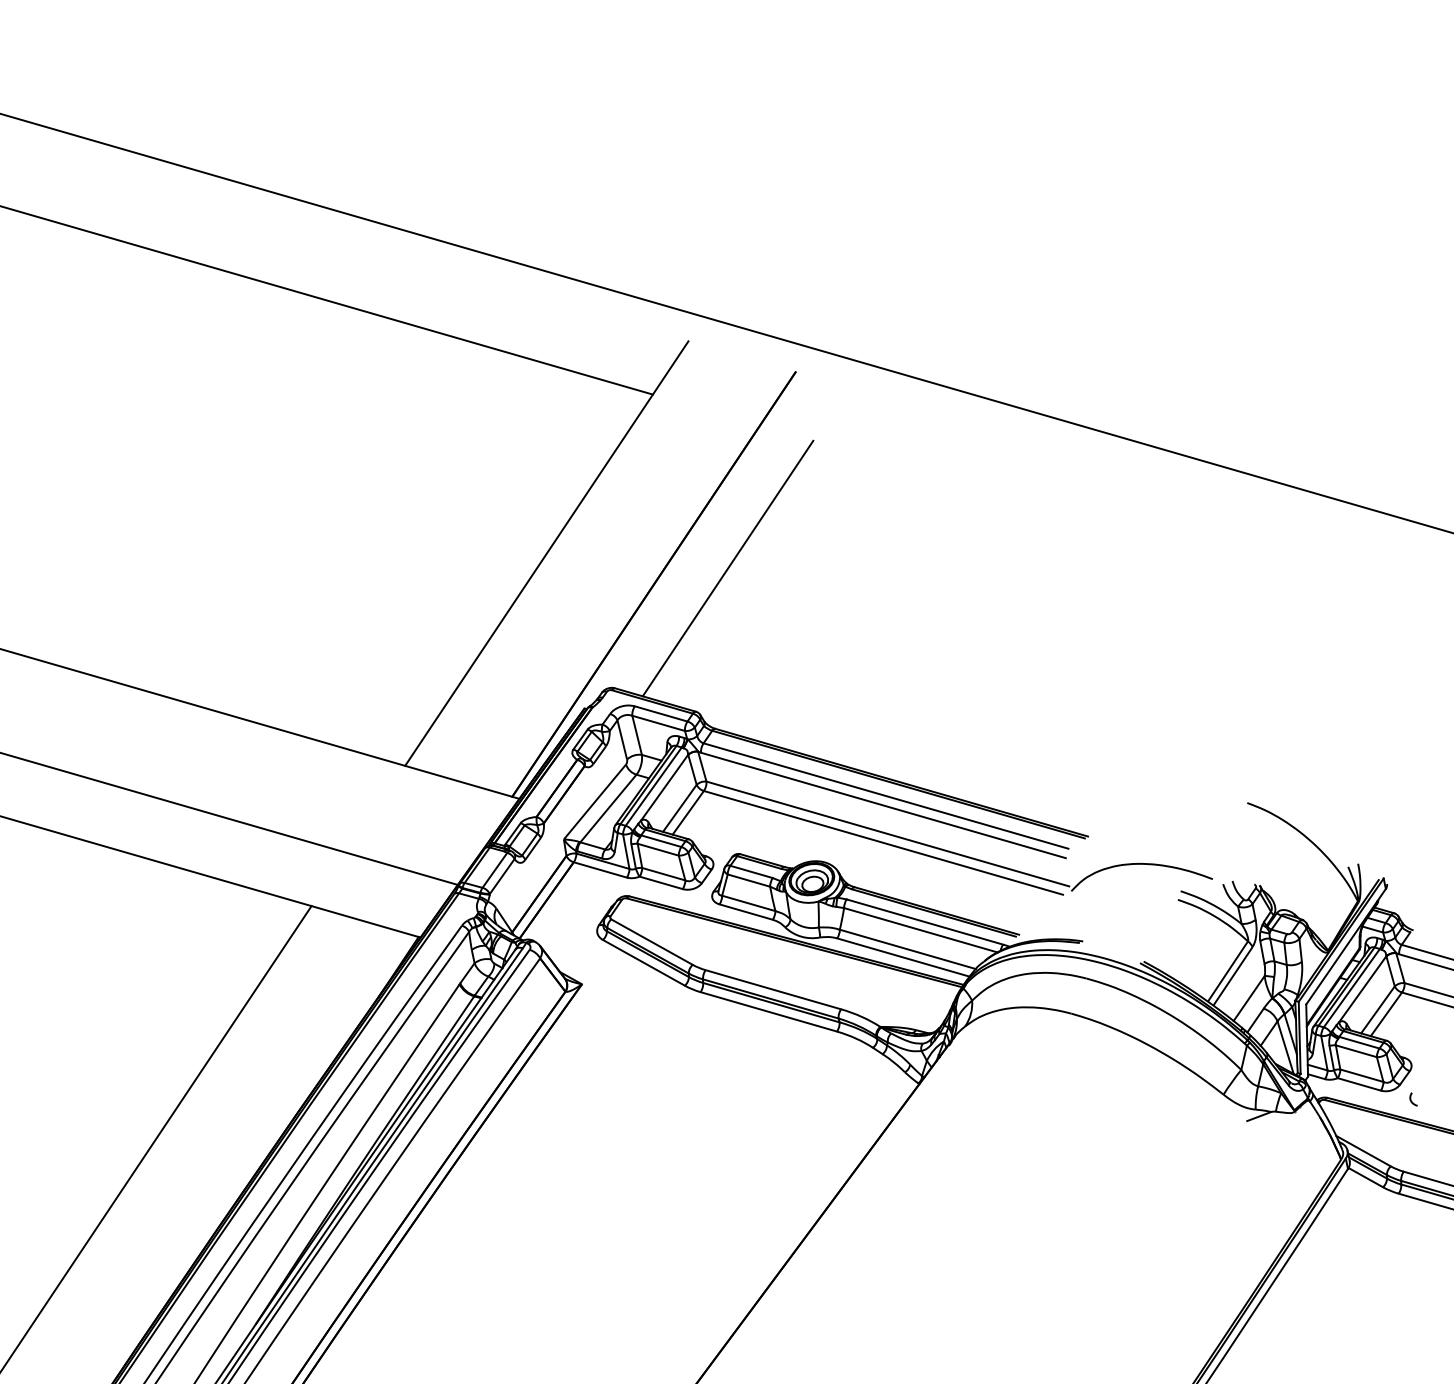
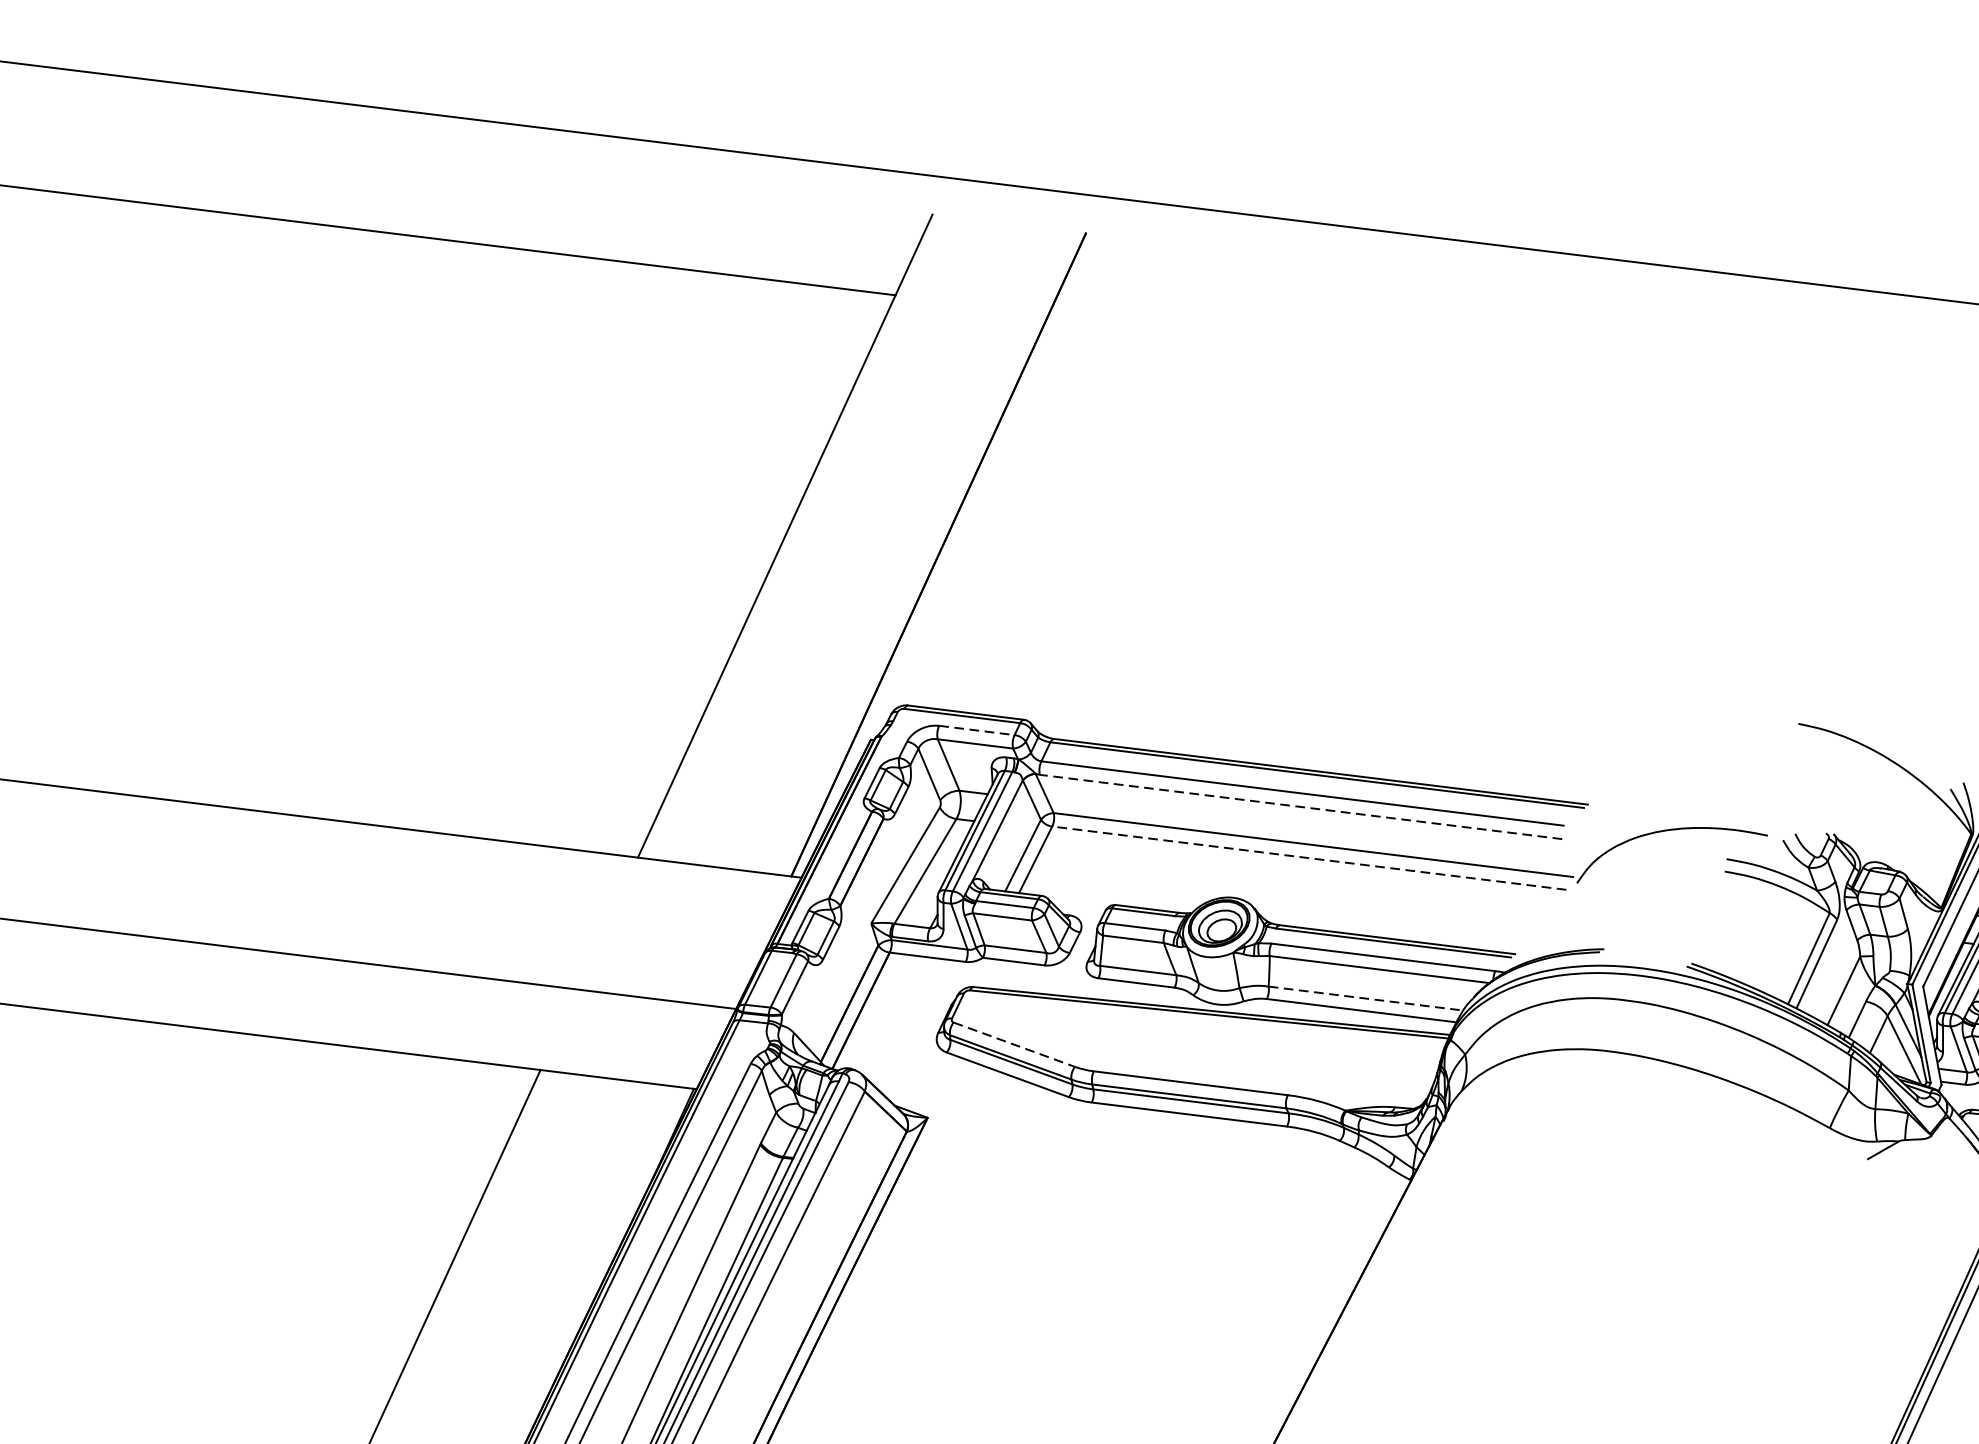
line: (727, 568) -> (1035, 516), removed
line: (661, 714) -> (977, 731), solid -> dashed
line: (883, 805) -> (1301, 807), solid -> dashed
line: (883, 842) -> (1309, 857), solid -> dashed
line: (652, 942) -> (1015, 1045), solid -> dashed
line: (908, 949) -> (1366, 998), solid -> dashed

